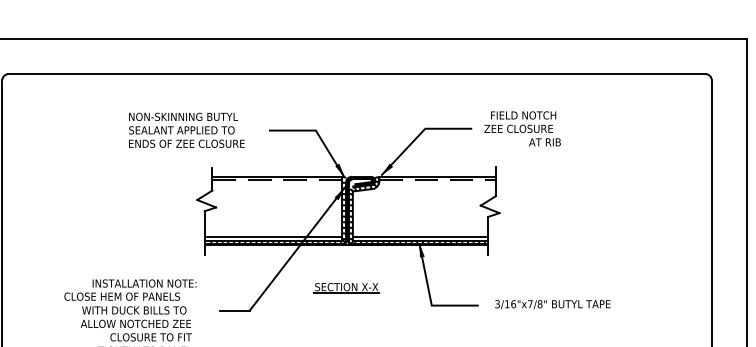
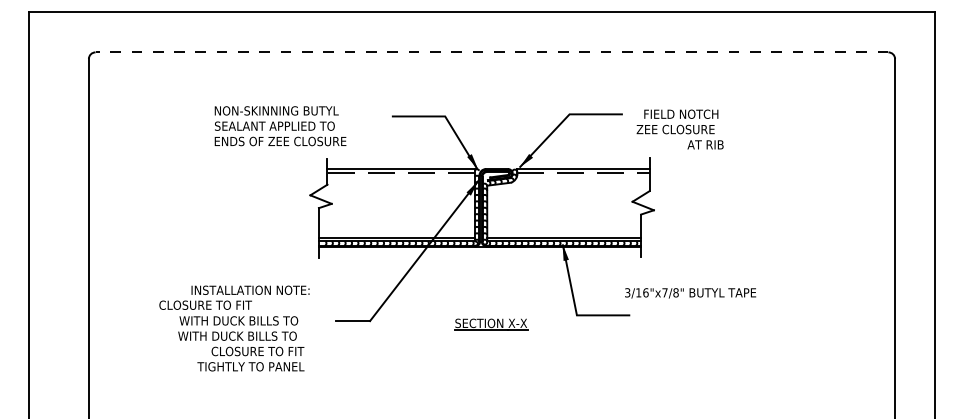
line: (356, 74) -> (491, 52), solid -> dashed
text: (522, 128) -> (679, 129), moved
text: (186, 130) -> (280, 126), moved
part: (346, 288) -> (491, 324), moved
text: (135, 296) -> (240, 304), CLOSE HEM OF PANELS -> CLOSURE TO FIT
text: (552, 304) -> (690, 293), moved
text: (135, 323) -> (240, 335), ALLOW NOTCHED ZEE -> WITH DUCK BILLS TO

